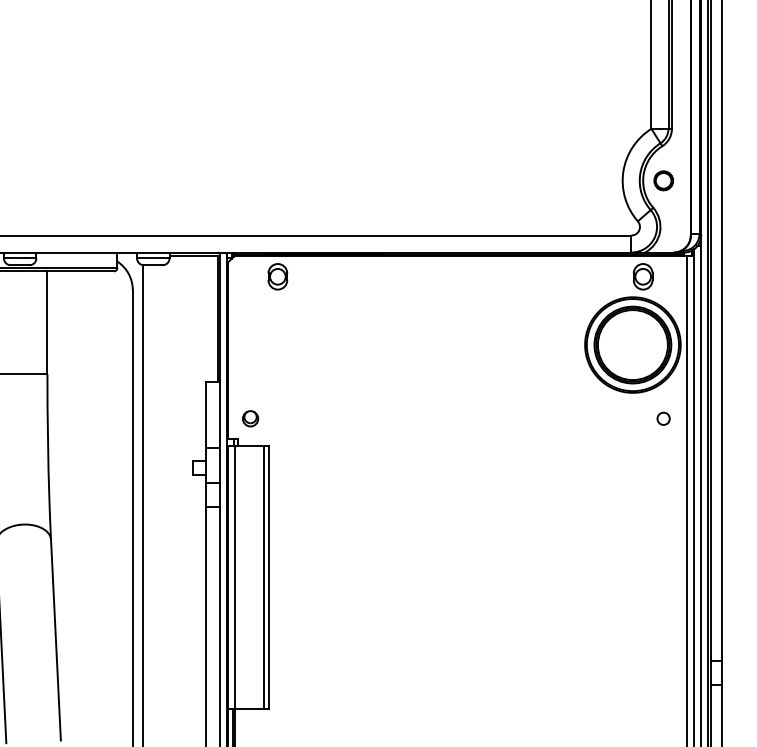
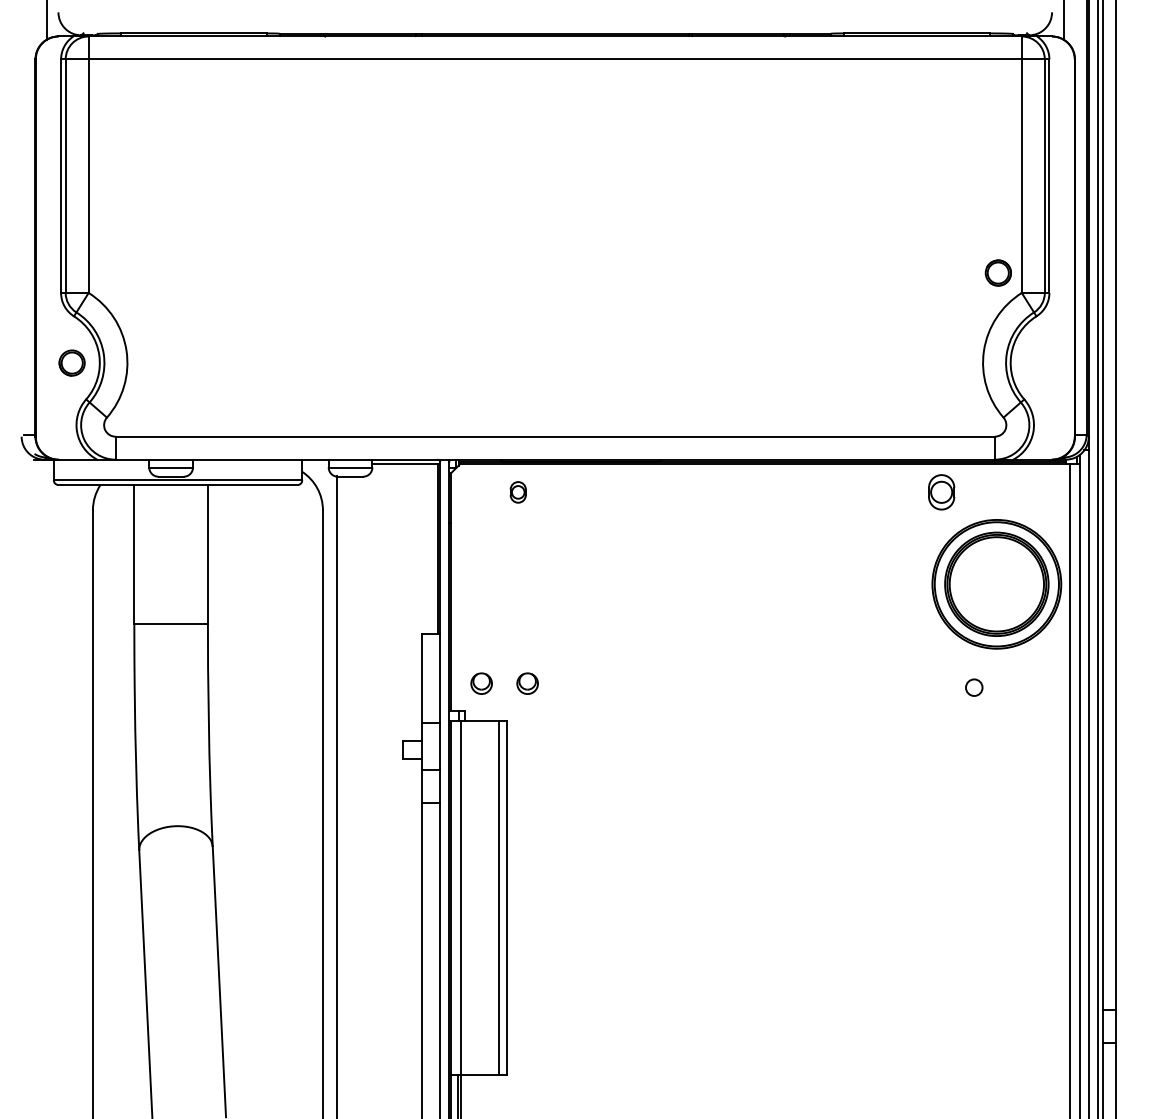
part: (663, 180) -> (997, 272), moved
part: (277, 276) -> (517, 492), size x0.6
part: (643, 276) -> (941, 492), moved
part: (284, 418) -> (527, 683), added
circle: (663, 418) -> (974, 687), moved

